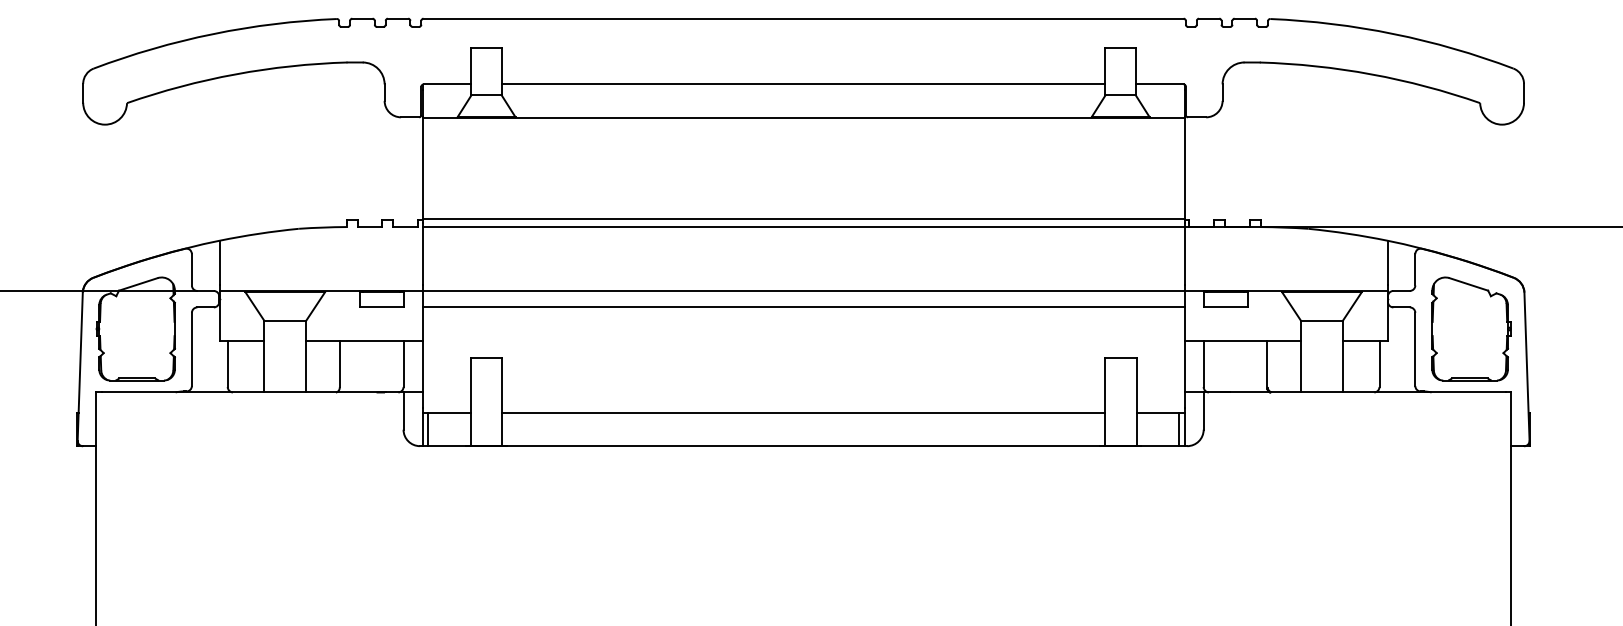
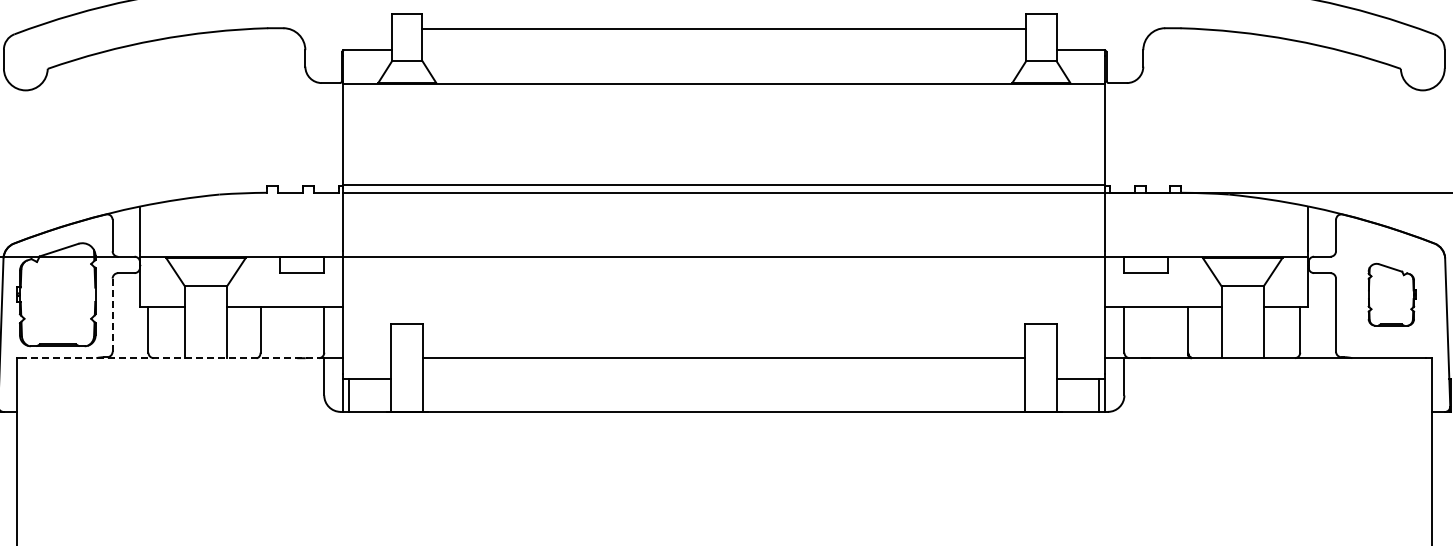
line: (803, 84) -> (724, 29), moved
line: (803, 307) -> (724, 273), removed
part: (1471, 328) -> (1392, 294), size x0.6
line: (191, 349) -> (112, 315), solid -> dashed
line: (252, 392) -> (173, 358), solid -> dashed
line: (803, 413) -> (724, 358), moved

